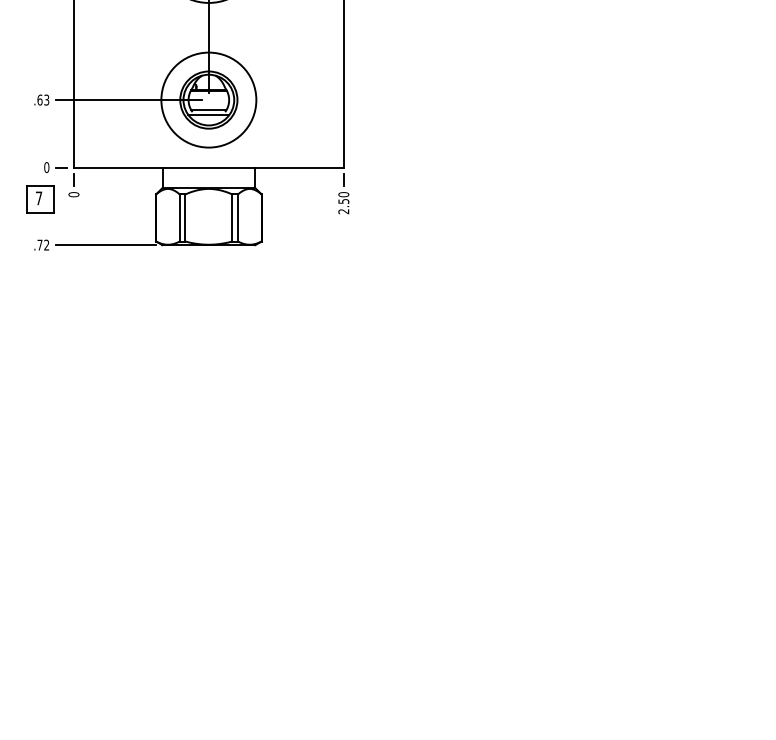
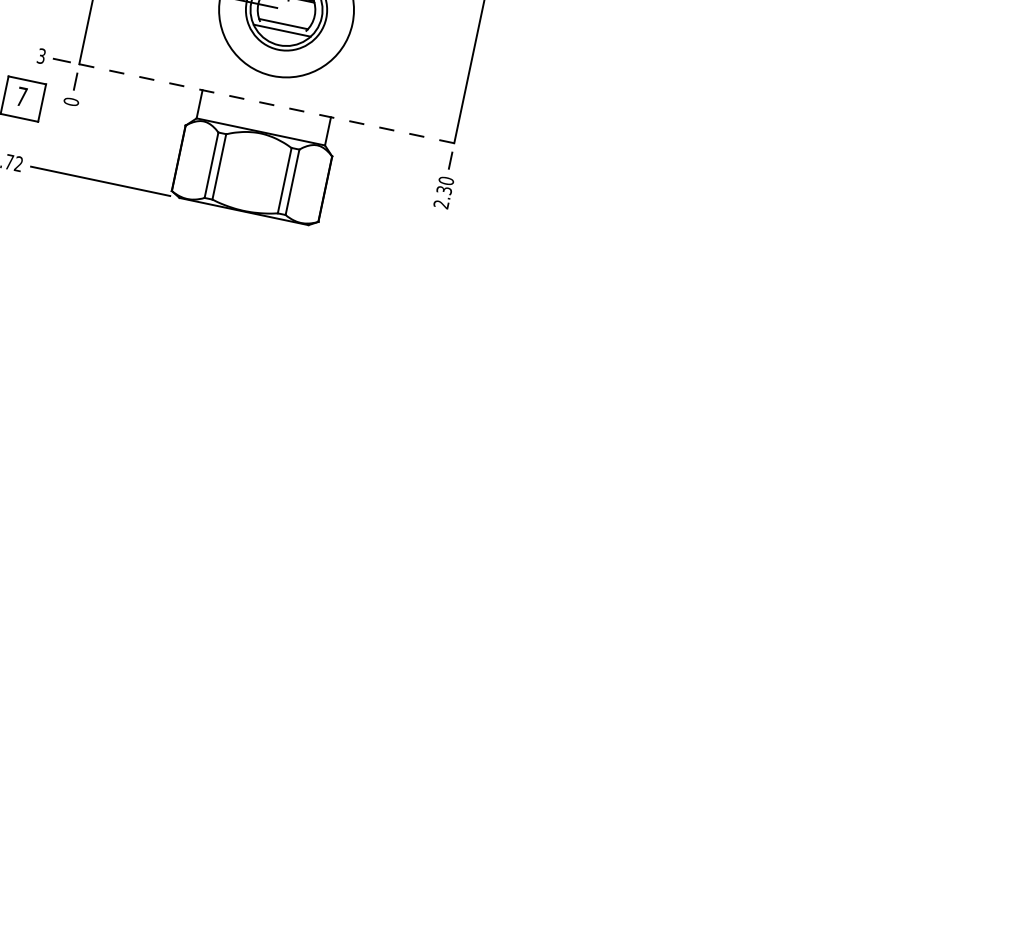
text: (46, 167) -> (41, 56), 0 -> 3
line: (208, 167) -> (266, 103), solid -> dashed
text: (343, 201) -> (443, 190), 2.50 -> 2.30

